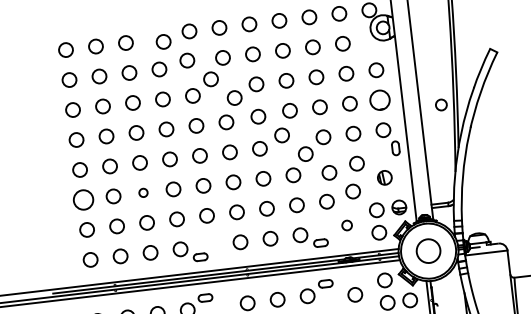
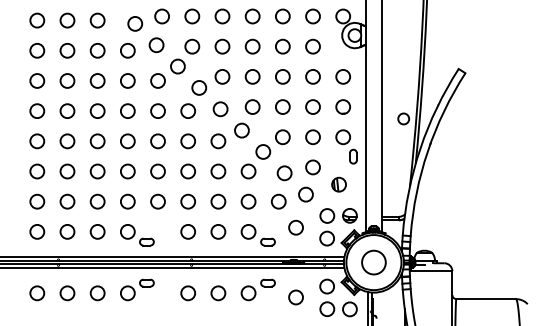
circle: (379, 99) -> (342, 106), size x0.71
circle: (143, 192) -> (97, 171), size x1.67
circle: (83, 199) -> (37, 171), size x0.71
circle: (346, 225) -> (295, 227), size x1.43

